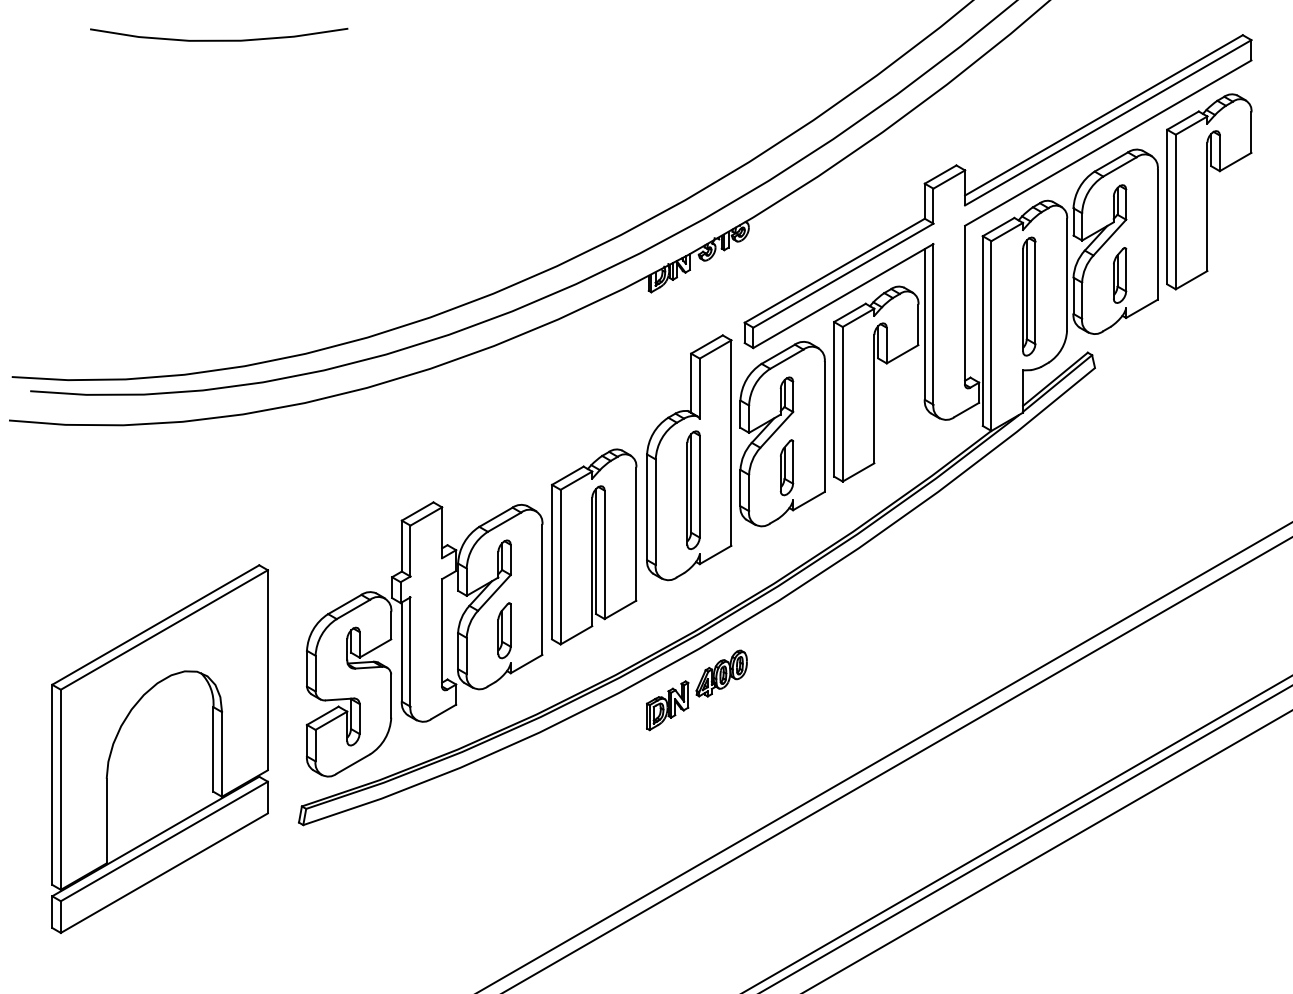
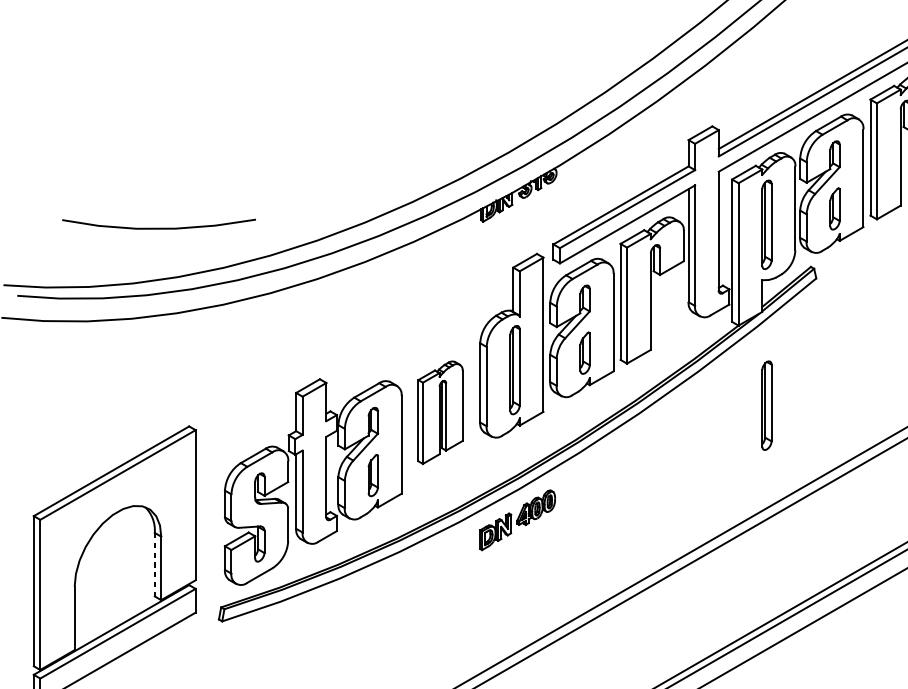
curve: (219, 39) -> (159, 227), moved
part: (1029, 537) -> (767, 405), added
part: (594, 546) -> (440, 412), size x0.7
line: (213, 750) -> (154, 565), solid -> dashed

